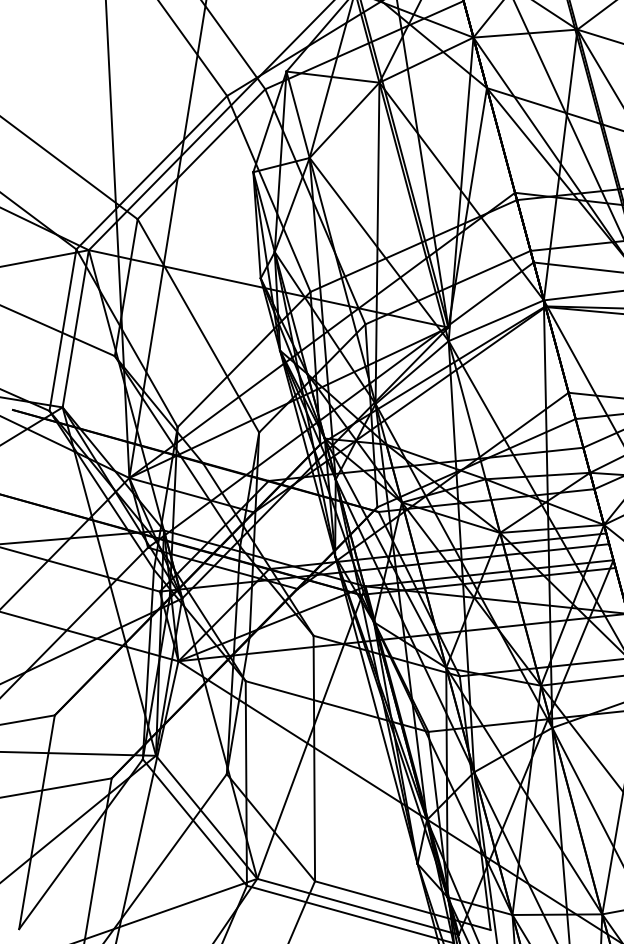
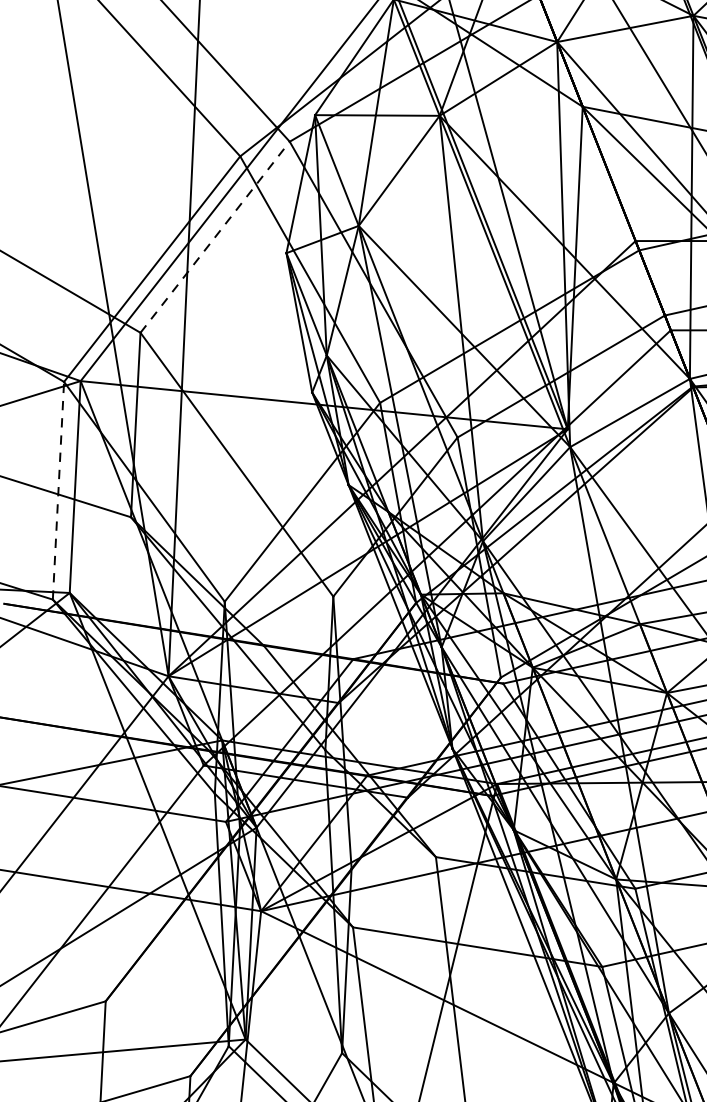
line: (201, 153) -> (215, 236), solid -> dashed
line: (62, 330) -> (57, 491), solid -> dashed

